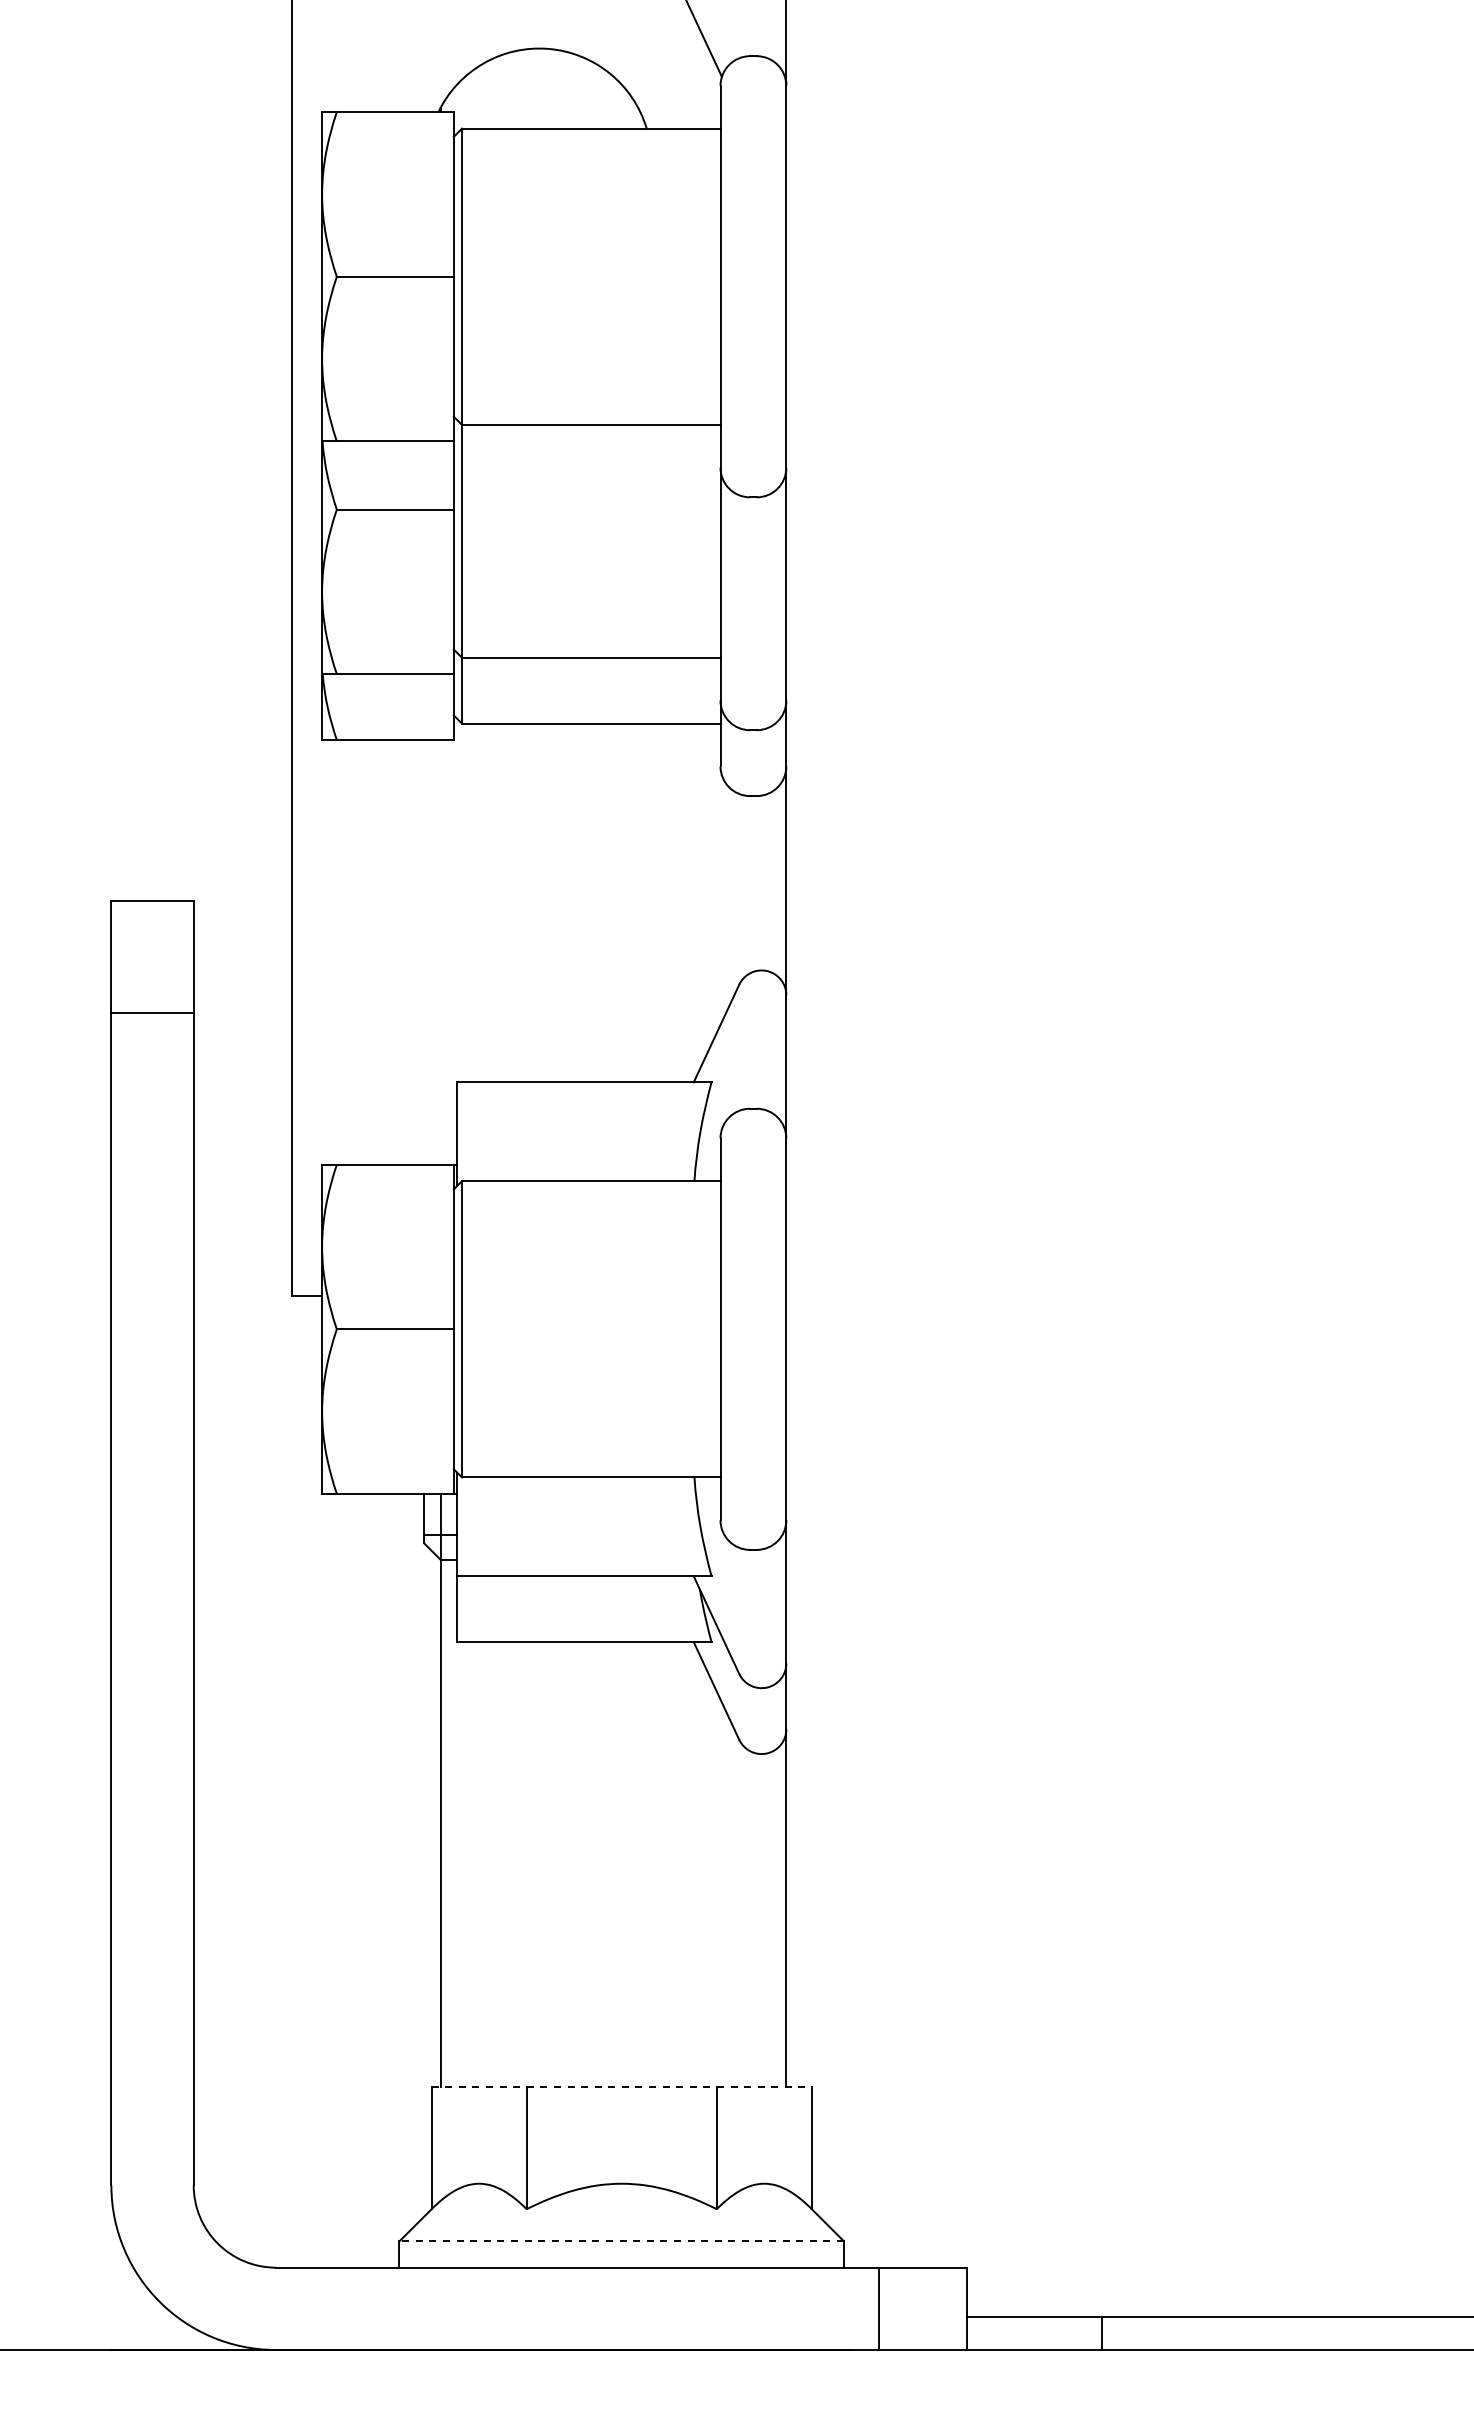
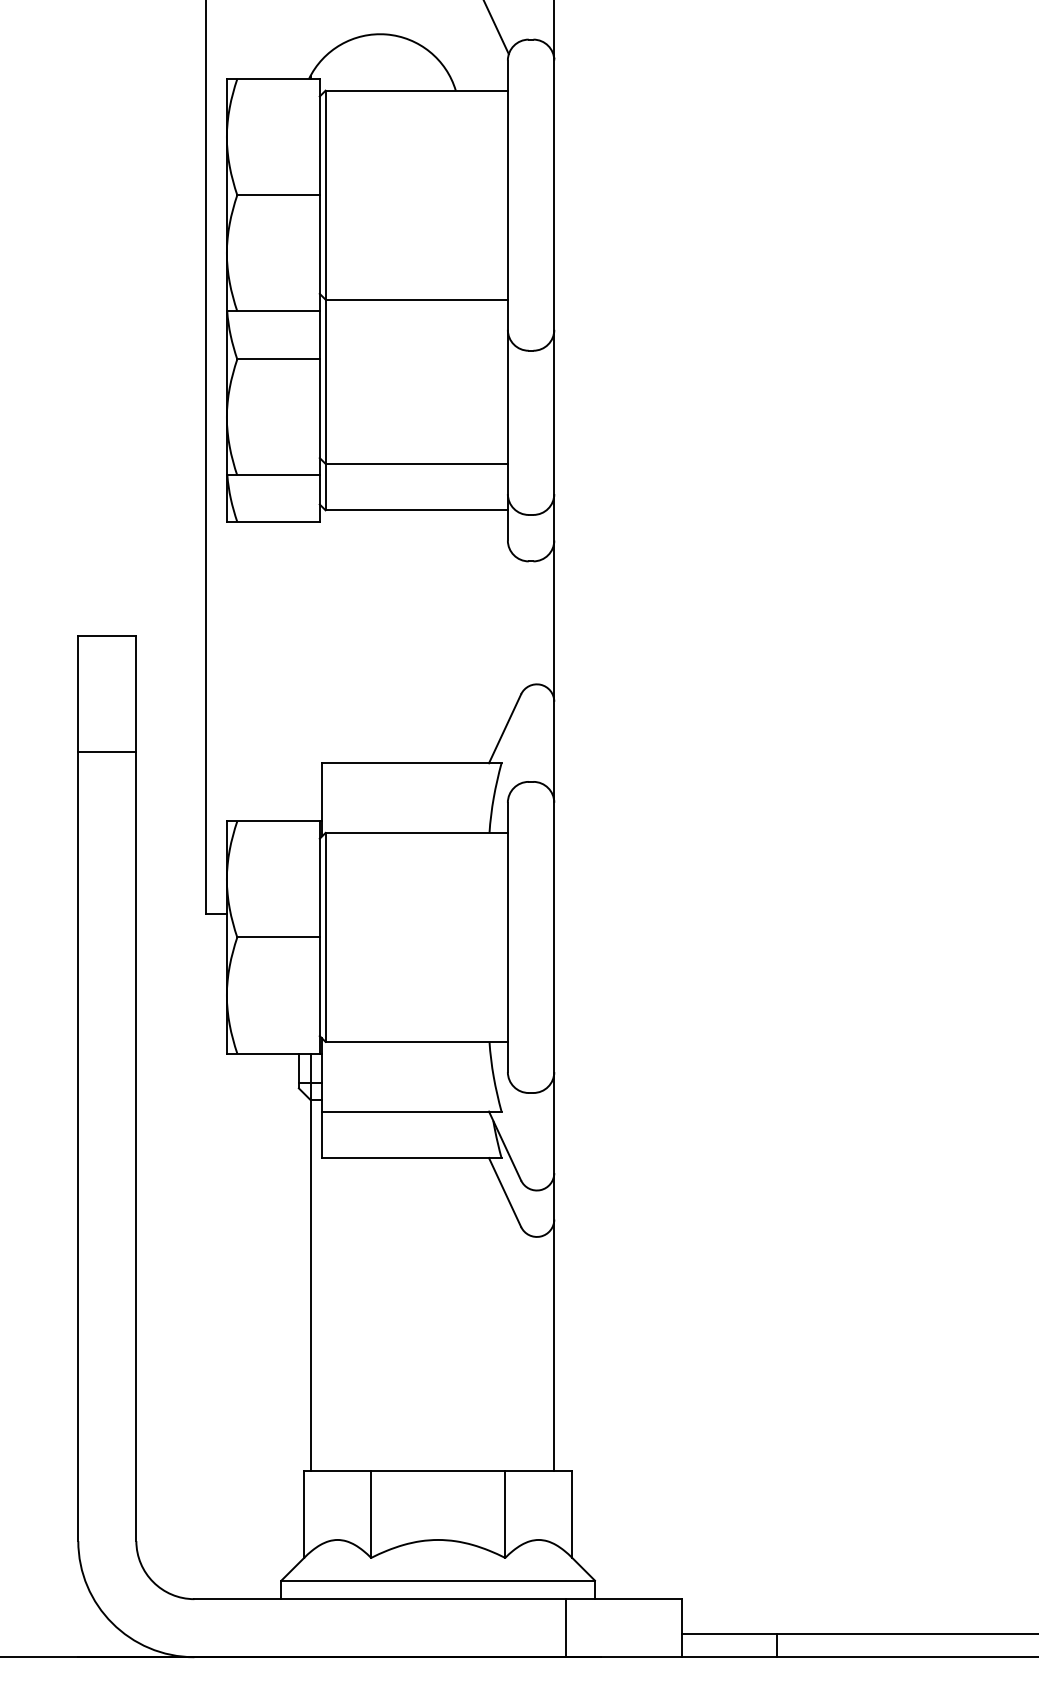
line: (152, 1012) -> (107, 751), moved
line: (622, 2086) -> (438, 1471), dashed -> solid
line: (621, 2241) -> (438, 1580), dashed -> solid
line: (878, 2308) -> (565, 1627), moved

